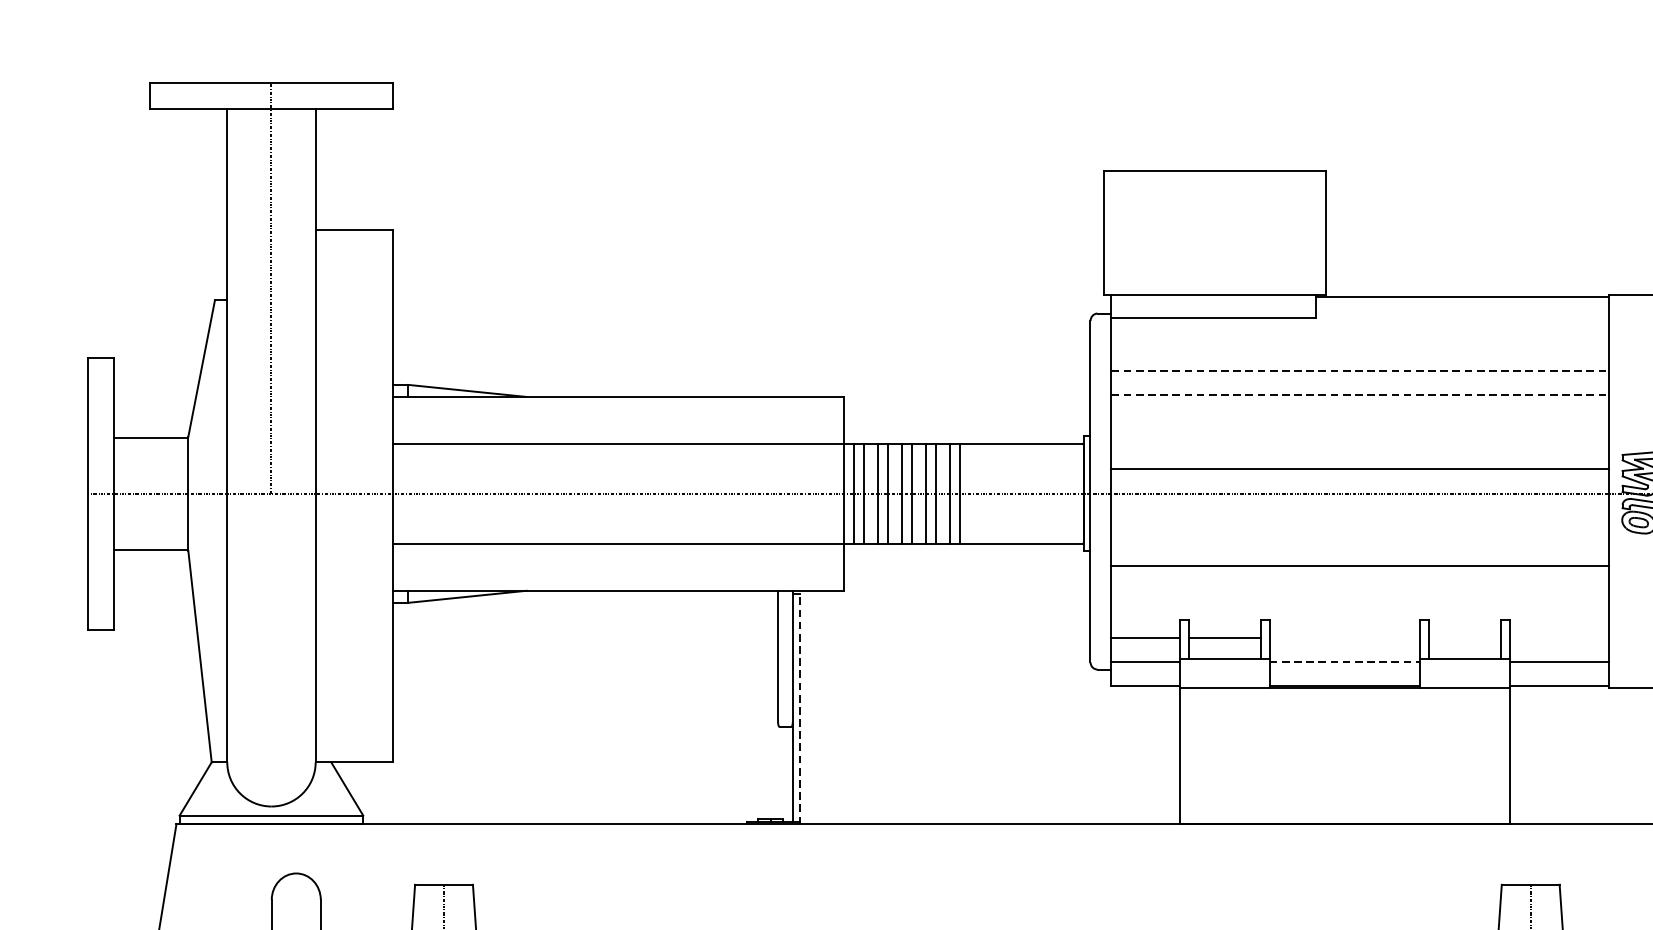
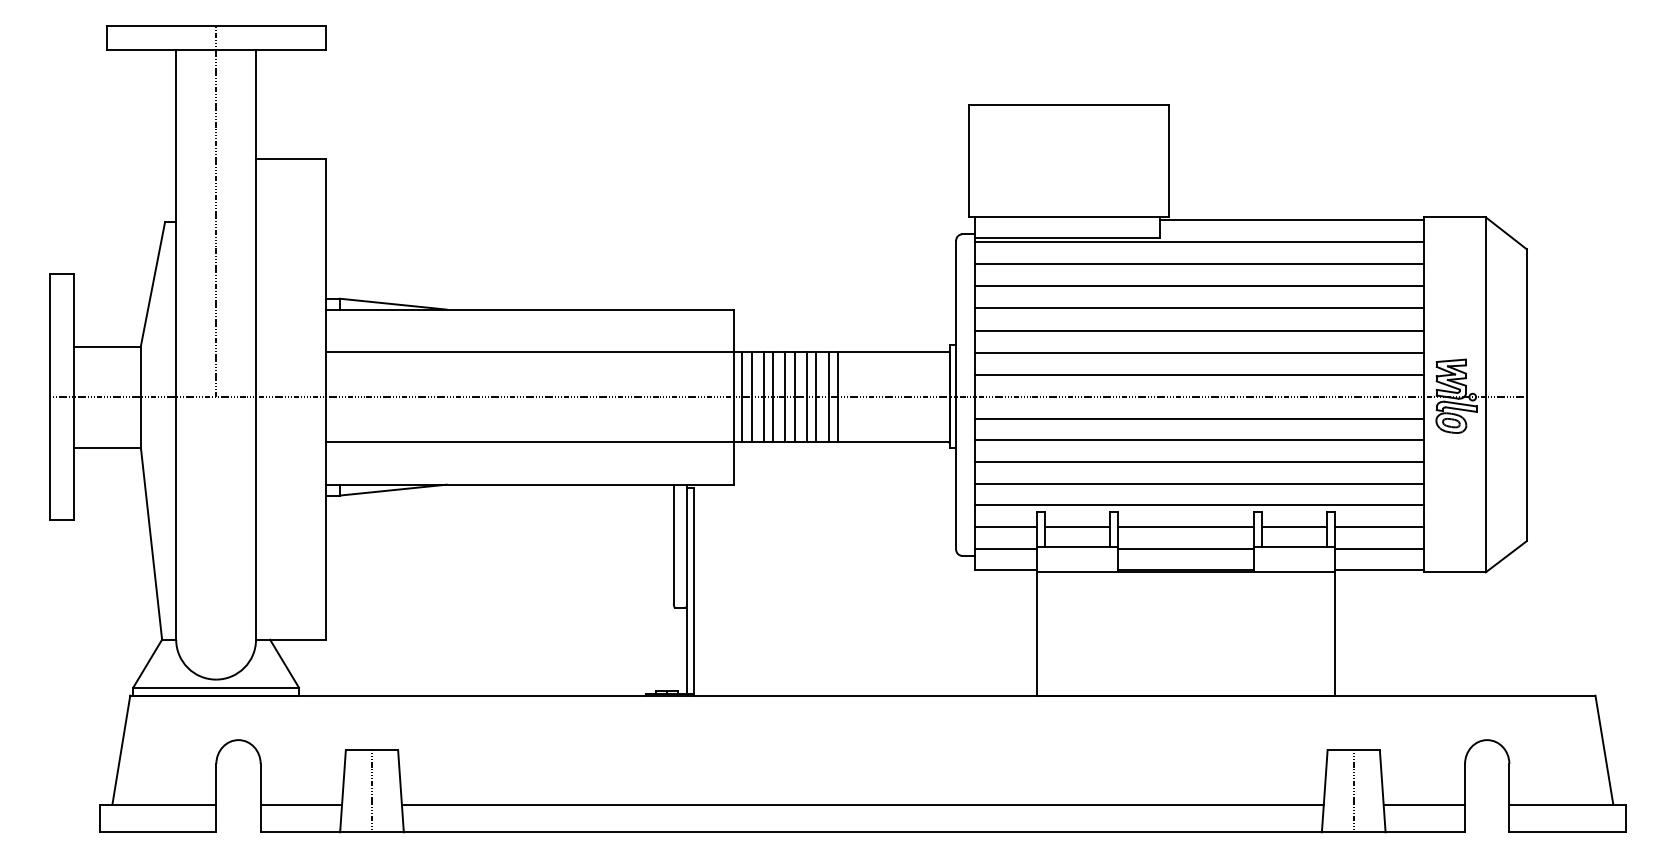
line: (1359, 321) -> (1199, 241), added
line: (1359, 345) -> (1199, 263), added
line: (1359, 371) -> (1199, 286), dashed -> solid
line: (1359, 395) -> (1199, 308), dashed -> solid
line: (1359, 420) -> (1199, 330), added
line: (1359, 444) -> (1199, 352), added
line: (1359, 517) -> (1199, 418), added
line: (1359, 541) -> (1199, 440), added
line: (1359, 589) -> (1199, 483), added
line: (1359, 613) -> (1199, 505), added
line: (1344, 638) -> (1185, 527), added
line: (1465, 638) -> (1294, 527), added
line: (1559, 638) -> (1379, 527), added
line: (1344, 661) -> (1185, 548), dashed -> solid
line: (799, 708) -> (693, 591), dashed -> solid

